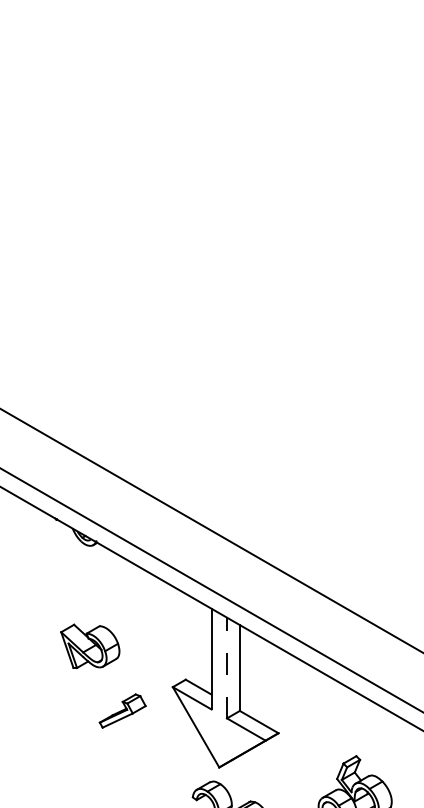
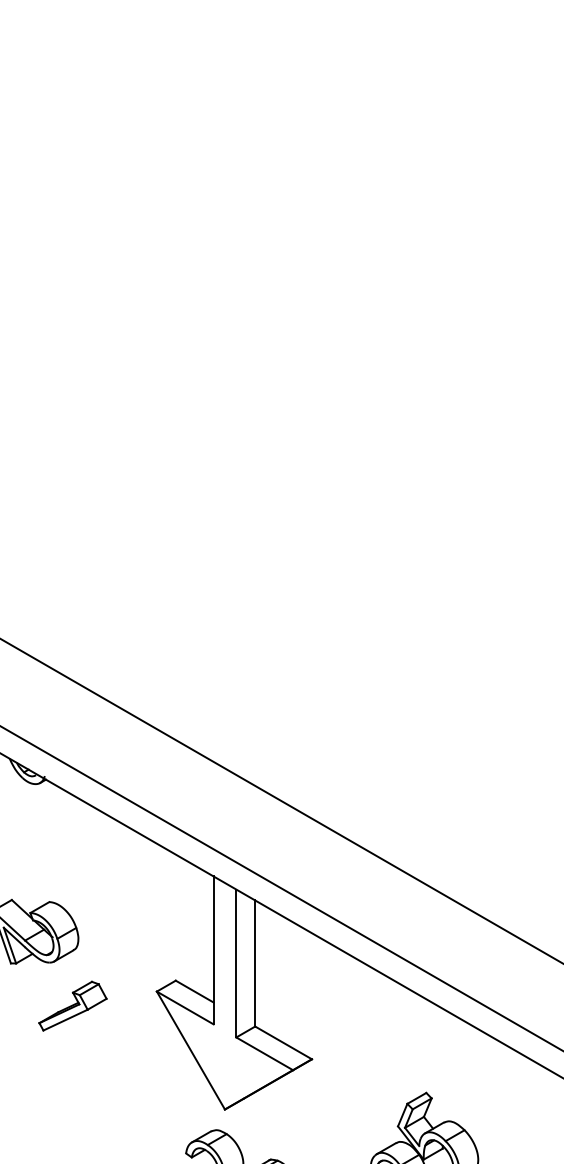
line: (227, 667) -> (237, 962), dashed -> solid
part: (122, 710) -> (72, 1005), moved

